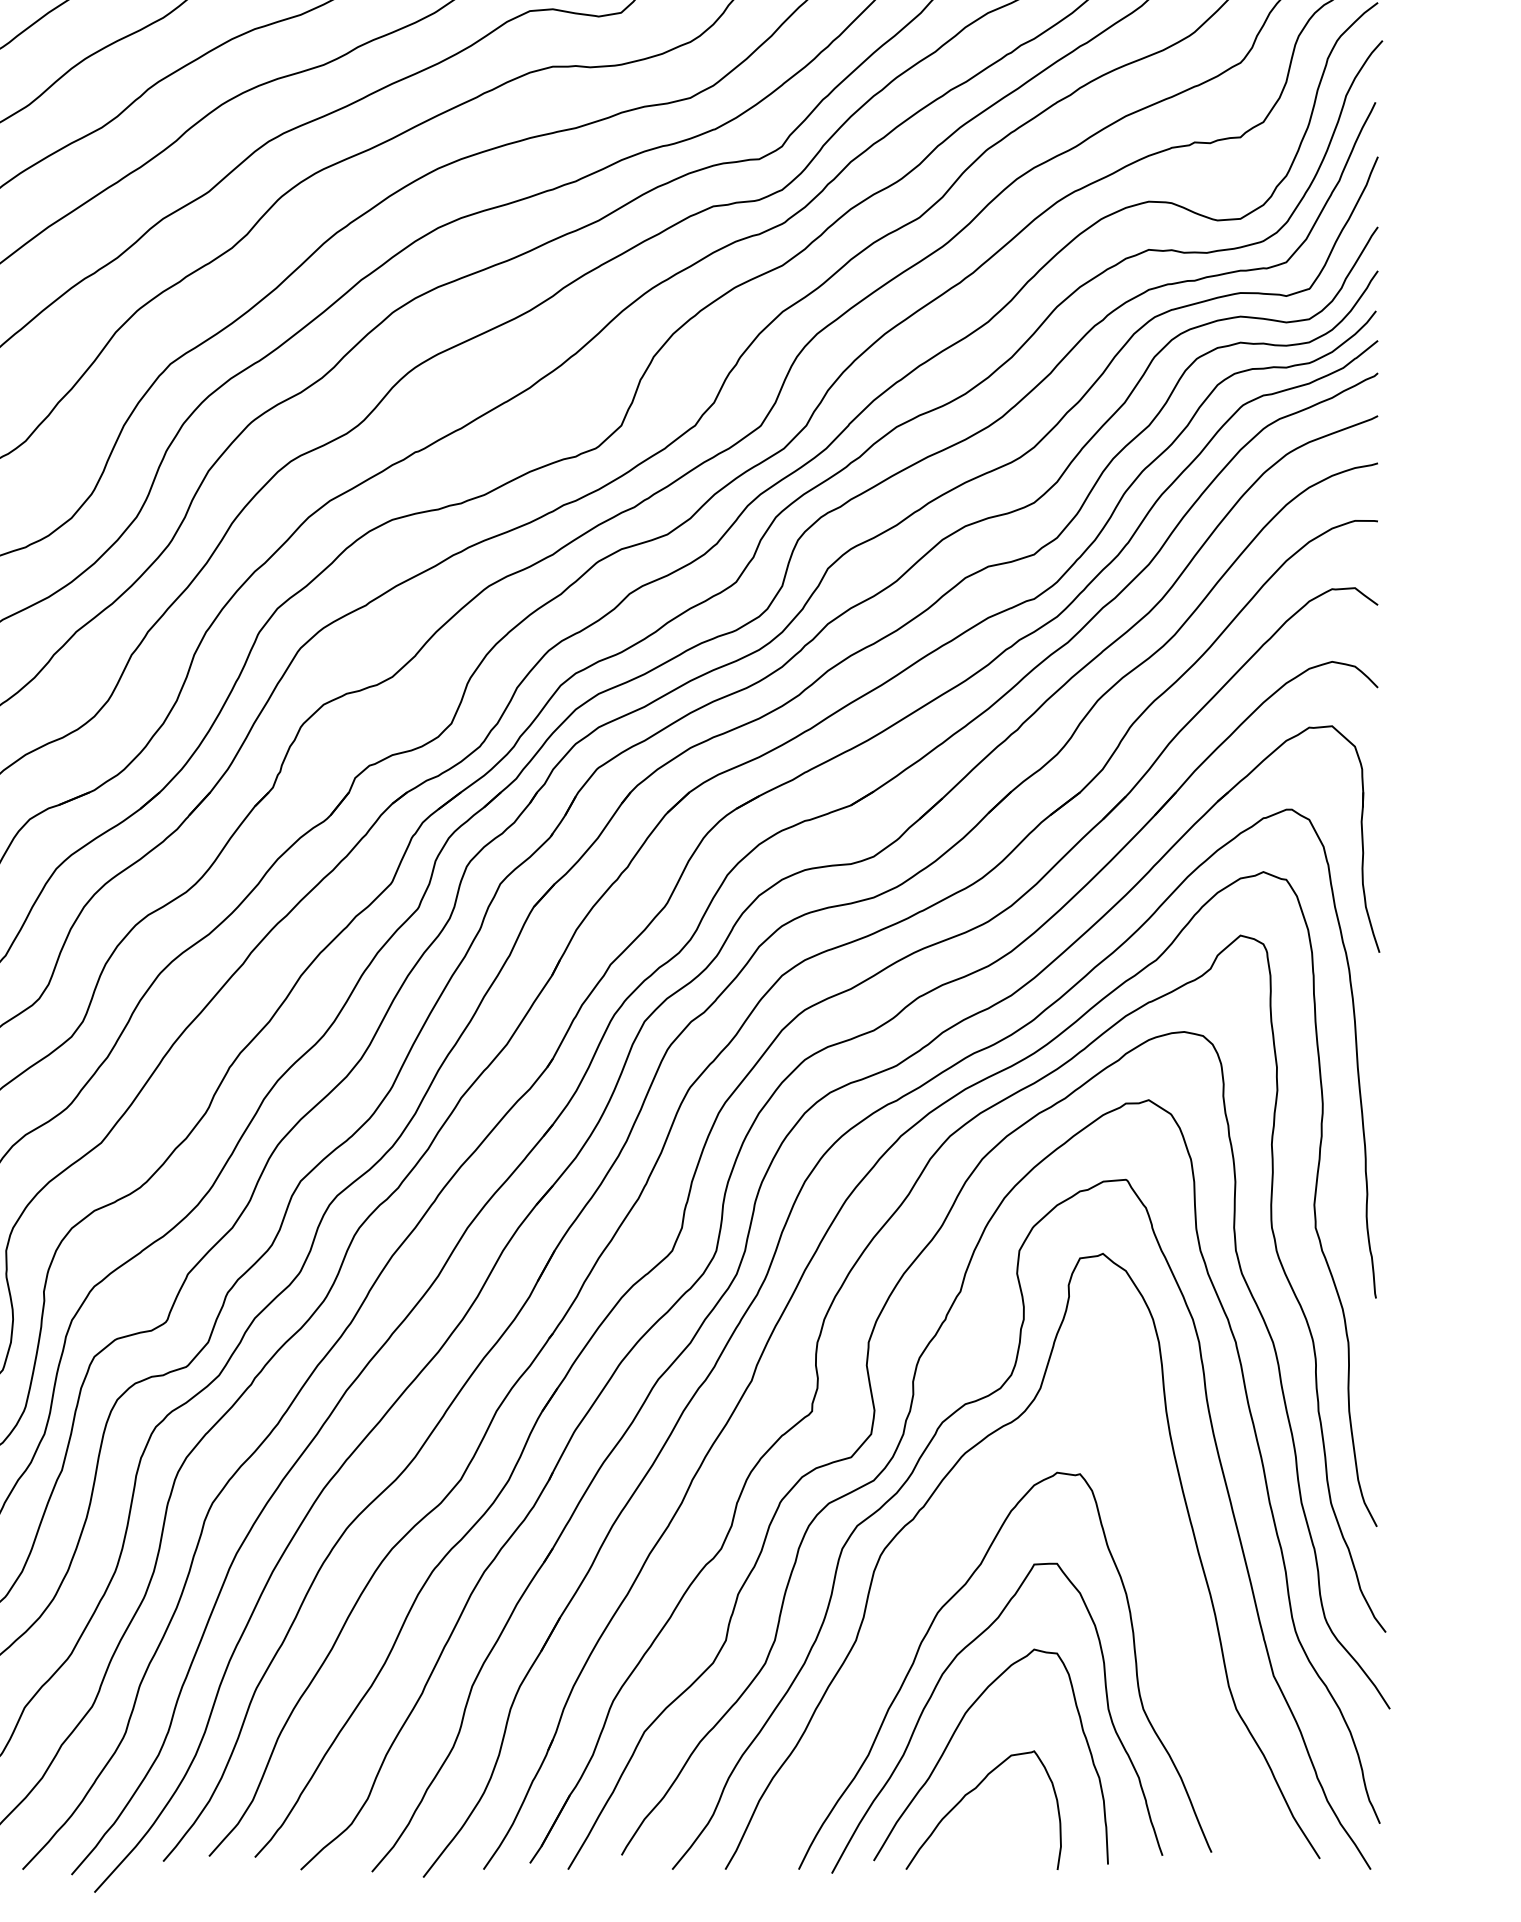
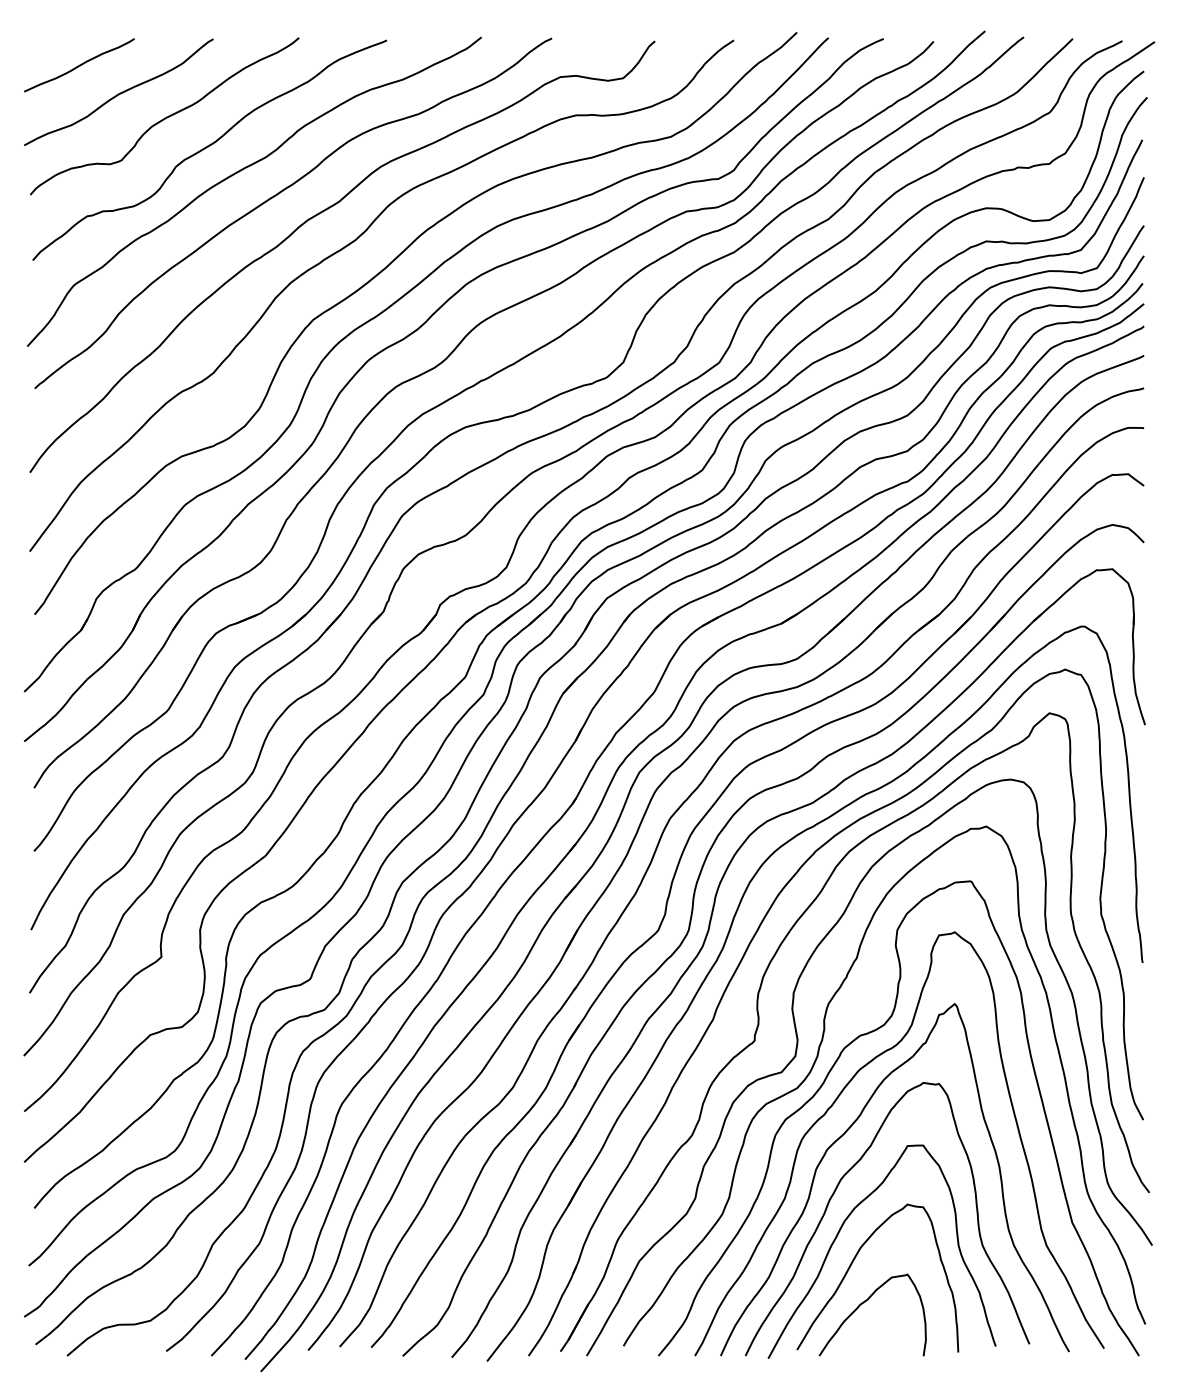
curve: (947, 1543) -> (847, 1131), added

